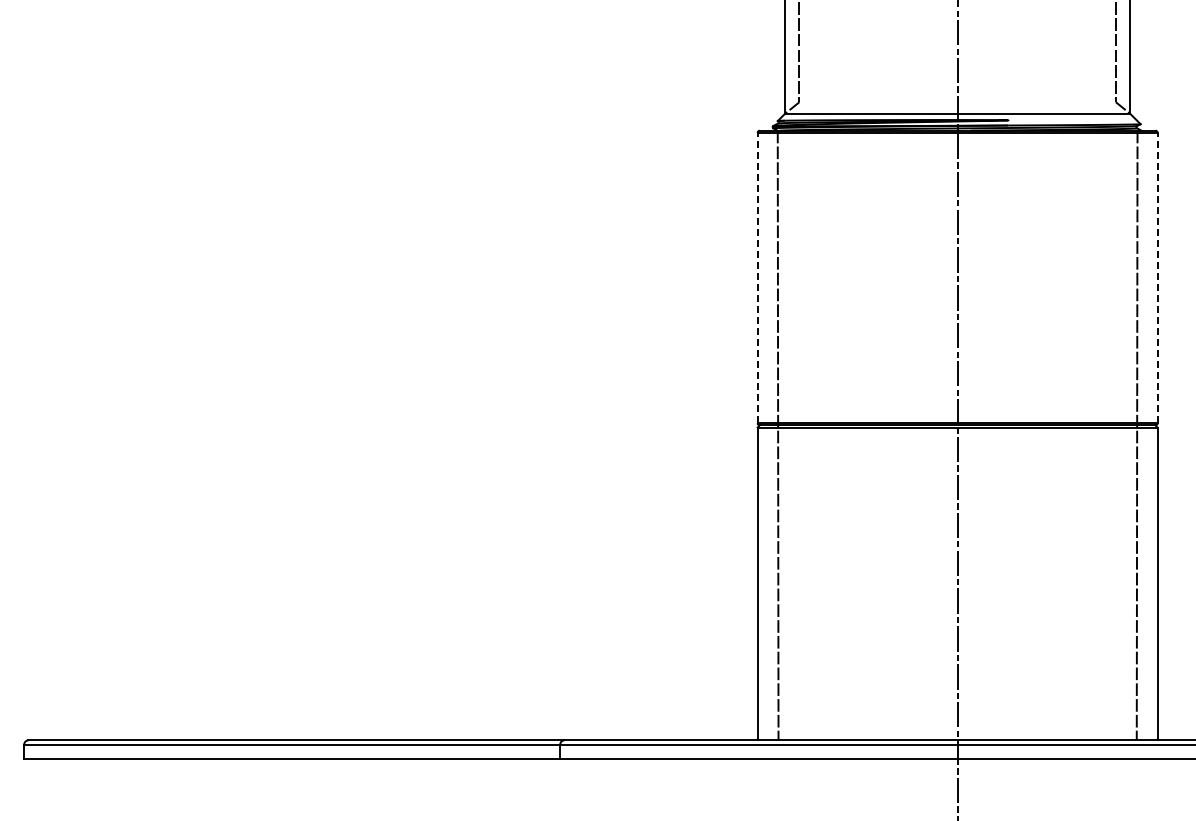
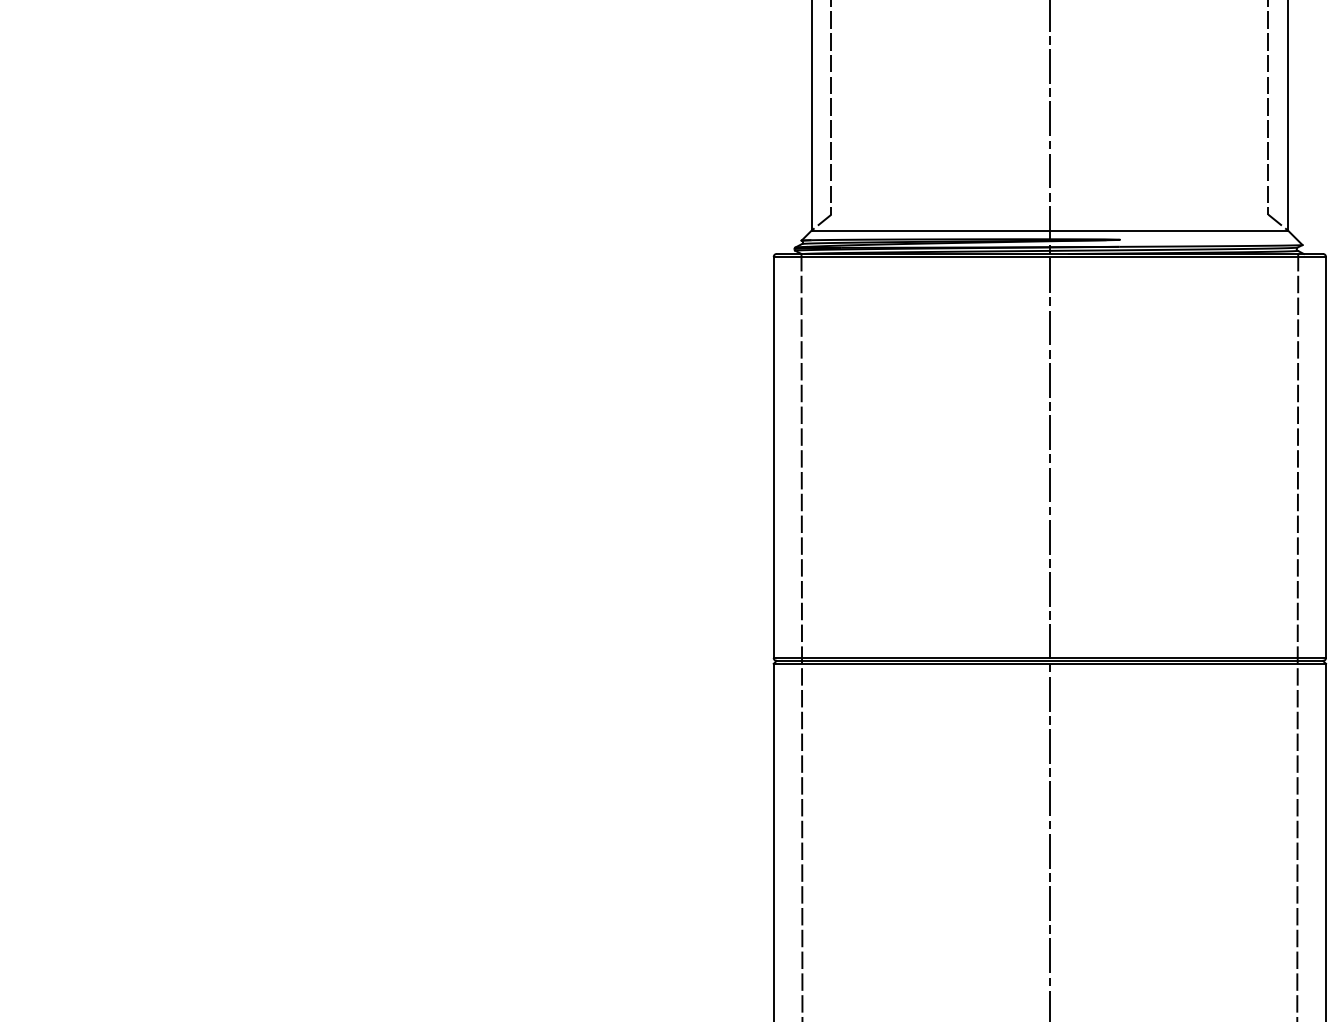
line: (757, 277) -> (773, 456), dashed -> solid
line: (1157, 277) -> (1325, 456), dashed -> solid

